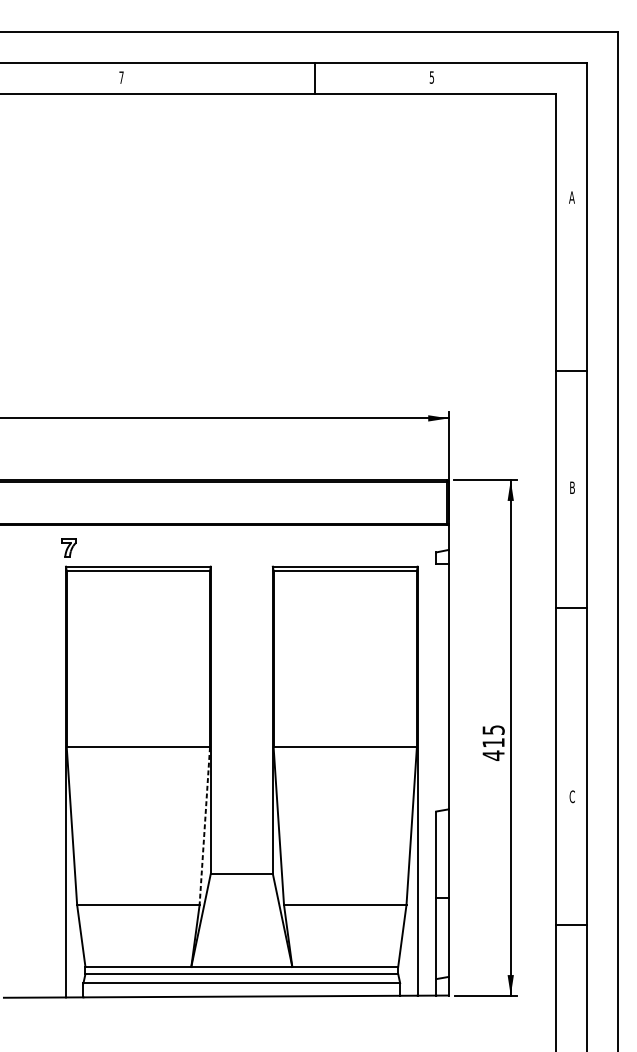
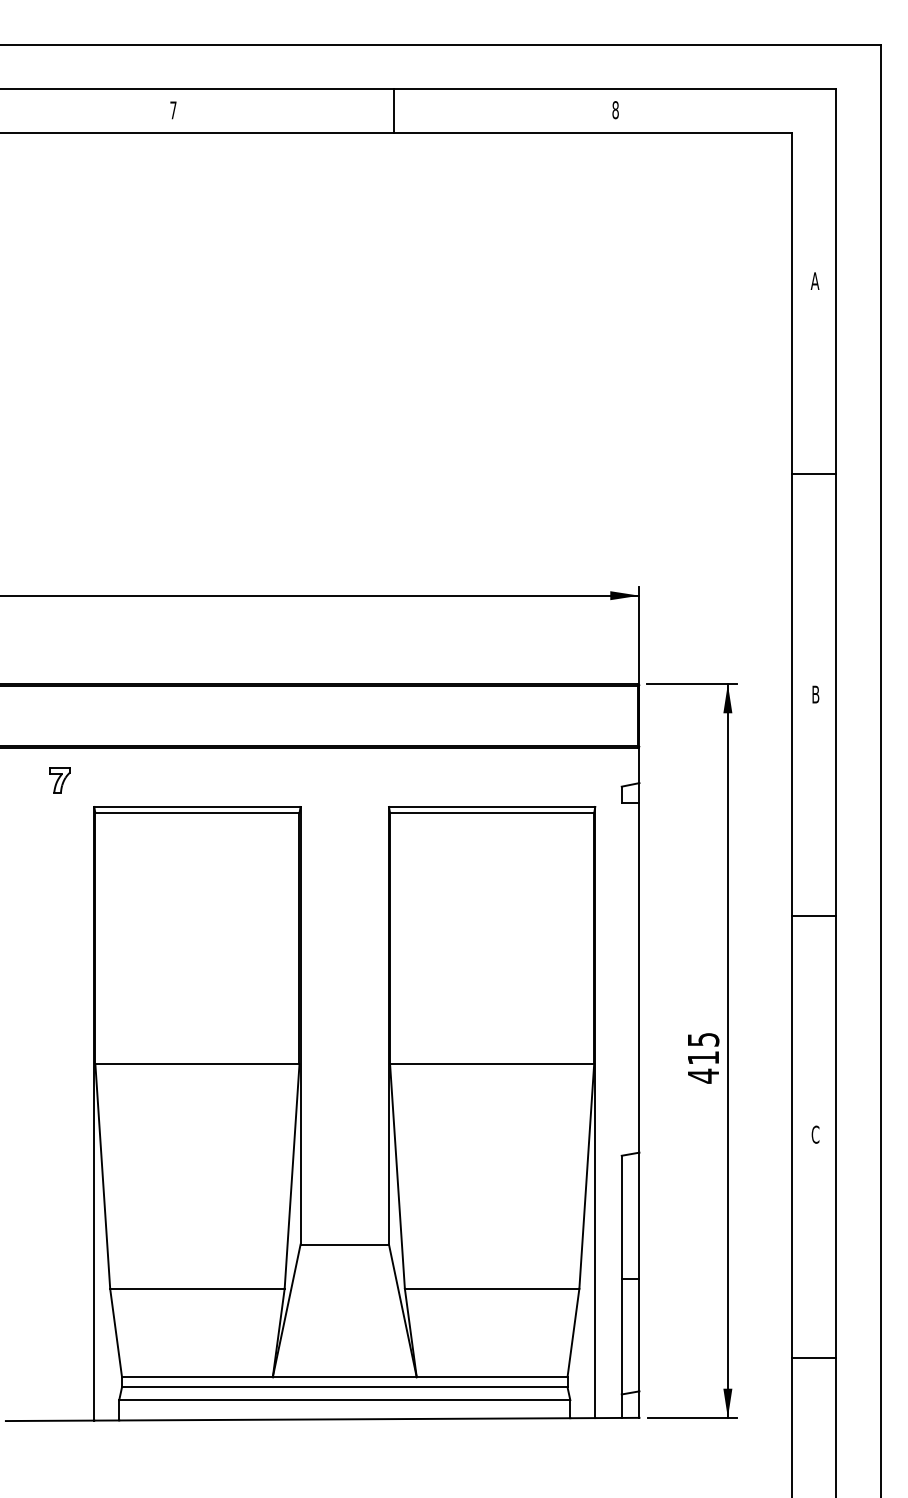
text: (431, 77) -> (615, 110), 5 -> 8
line: (315, 78) -> (394, 111), moved
line: (571, 370) -> (814, 473), moved
part: (68, 548) -> (59, 780), moved
line: (571, 607) -> (814, 915), moved
line: (205, 826) -> (292, 1176), dashed -> solid
line: (571, 925) -> (814, 1357), moved

